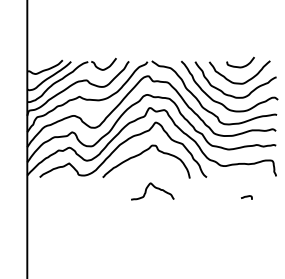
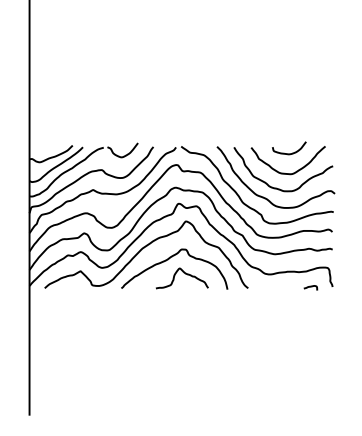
curve: (155, 188) -> (185, 274), moved
curve: (246, 197) -> (310, 287), moved

